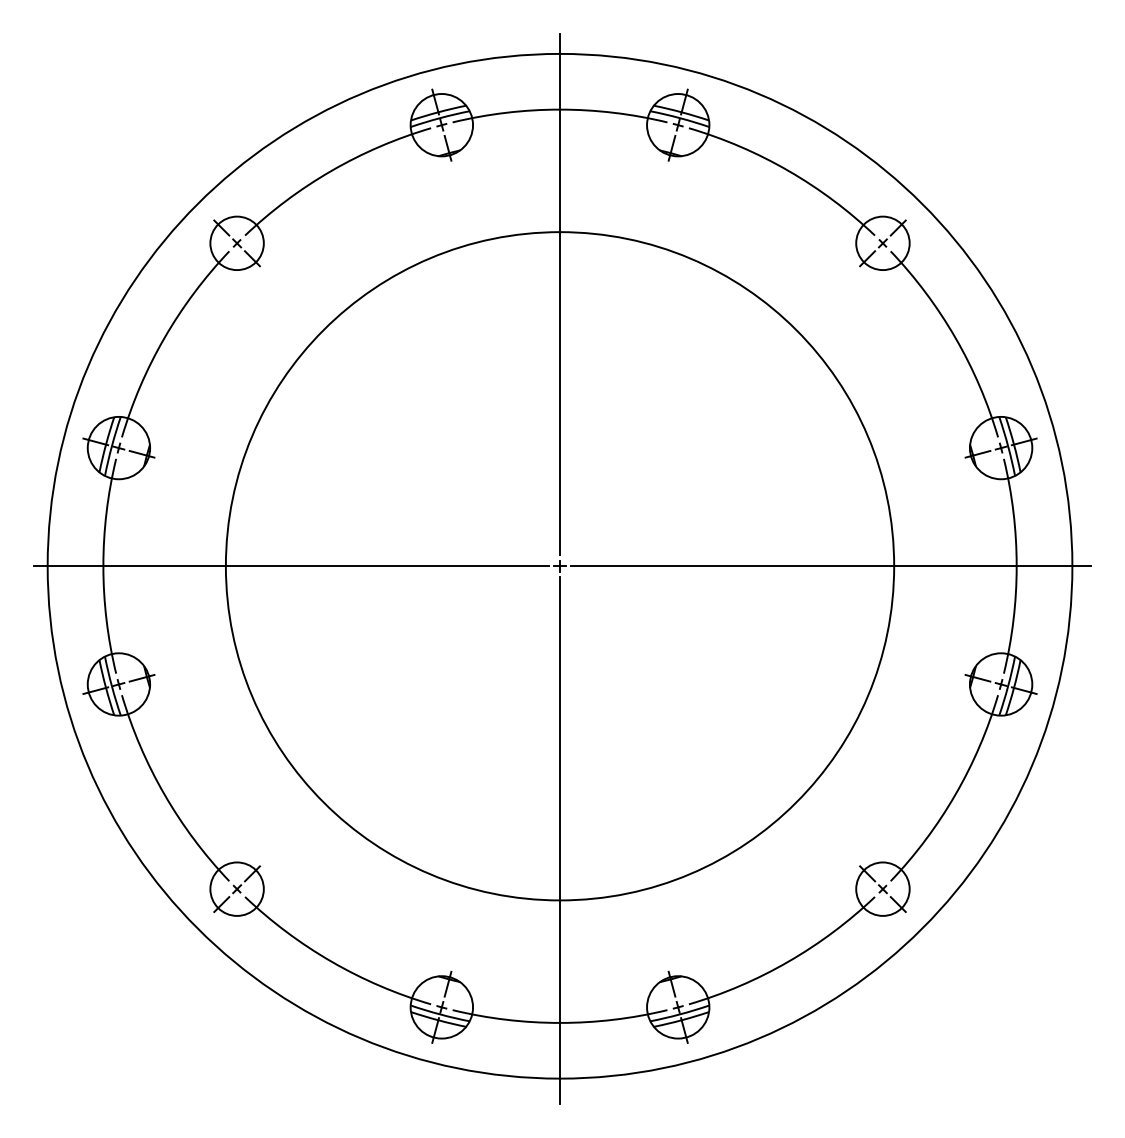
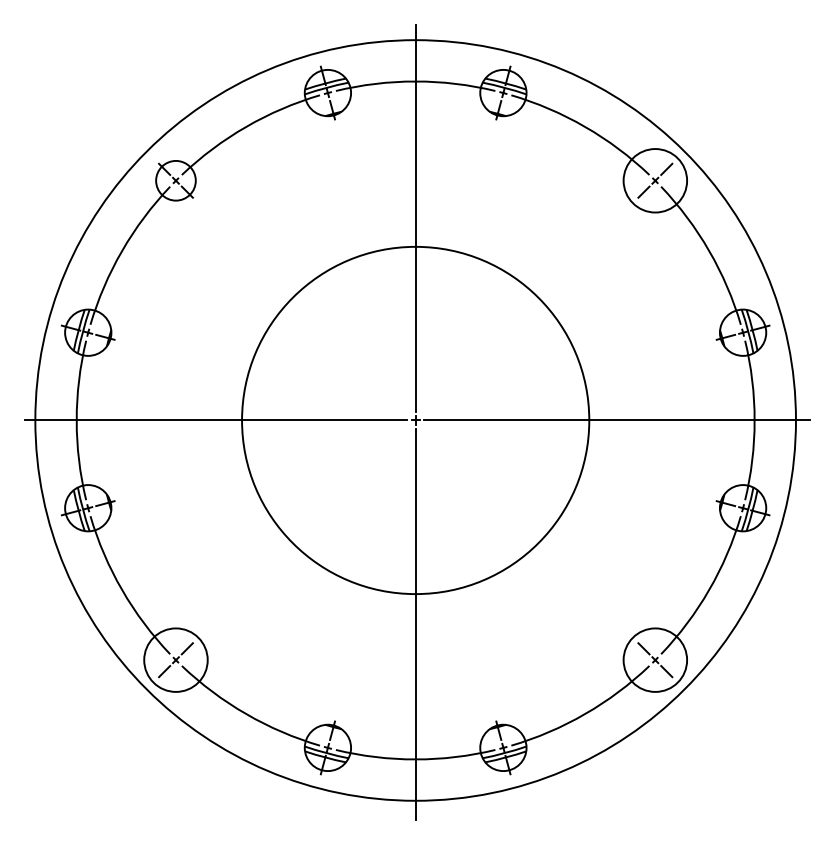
circle: (882, 243) -> (655, 180), size x1.6
circle: (559, 566) -> (415, 420), size x0.7
circle: (236, 888) -> (175, 659), size x1.6
circle: (882, 888) -> (655, 659), size x1.6

